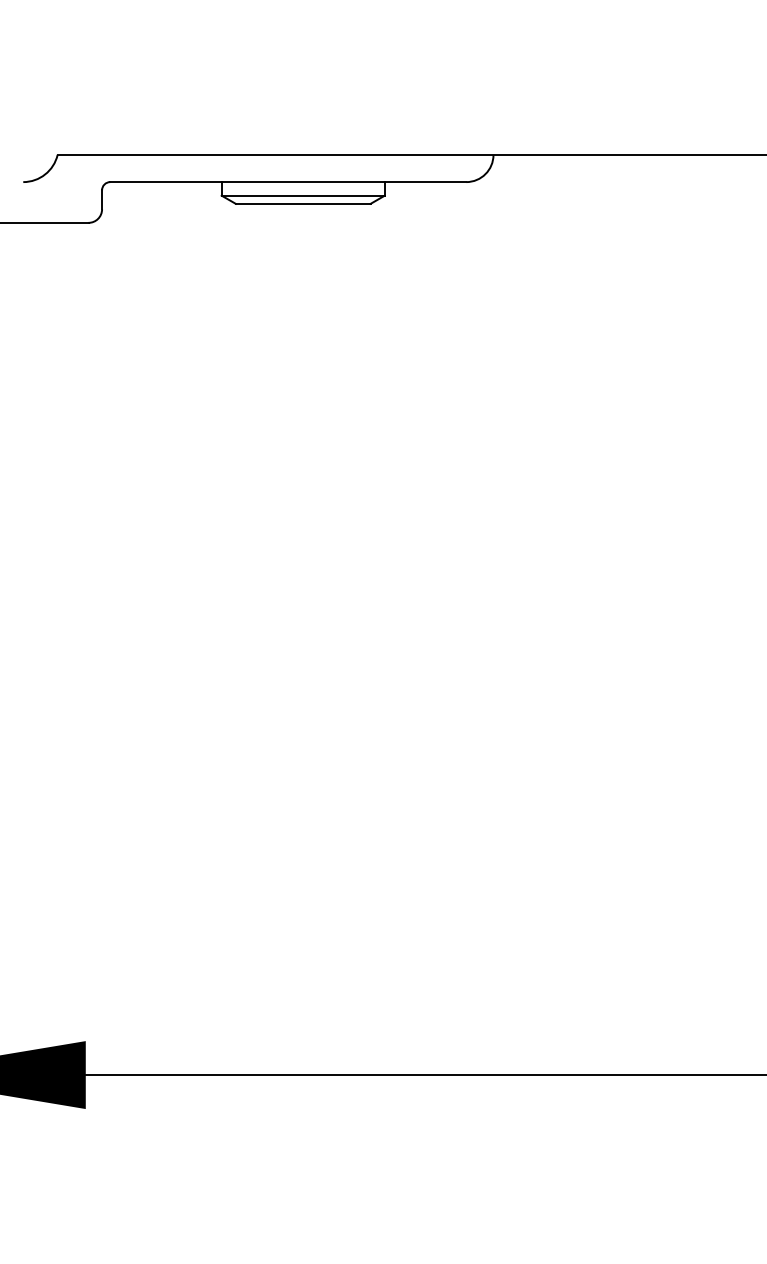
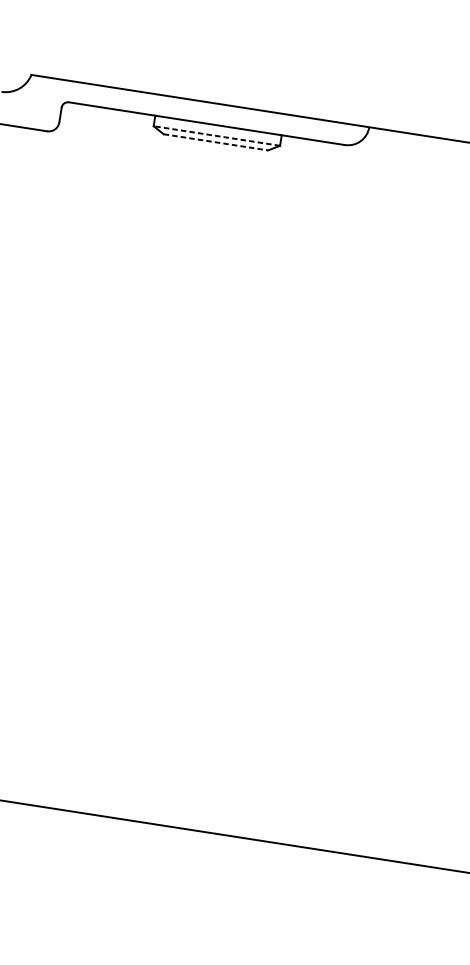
line: (303, 195) -> (217, 135), solid -> dashed
line: (303, 203) -> (216, 142), solid -> dashed

